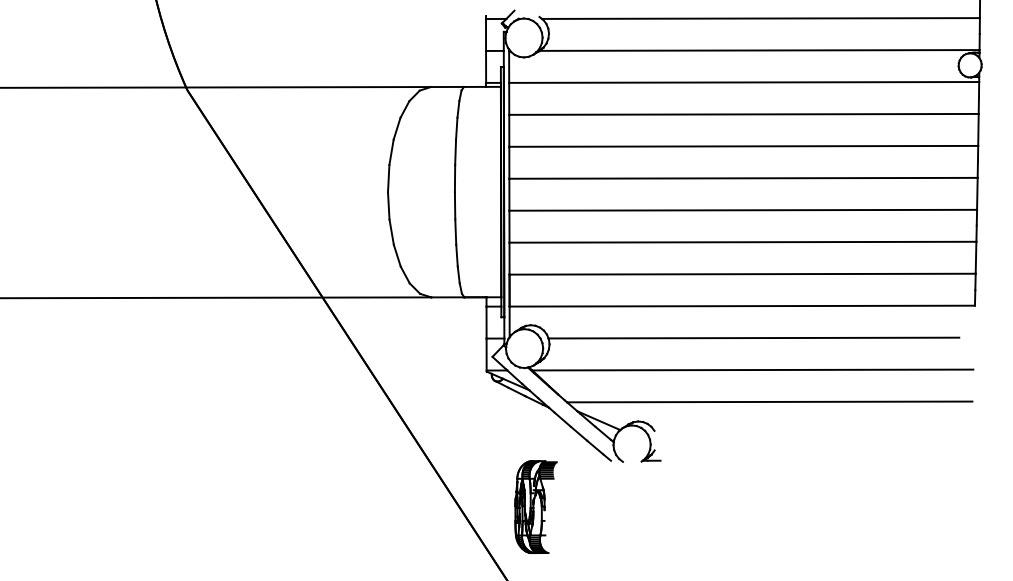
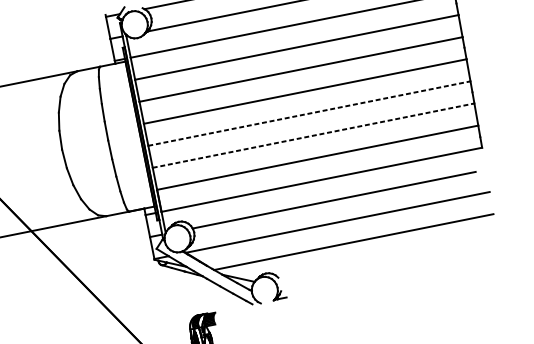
line: (743, 210) -> (309, 113), solid -> dashed
line: (743, 242) -> (313, 135), solid -> dashed

